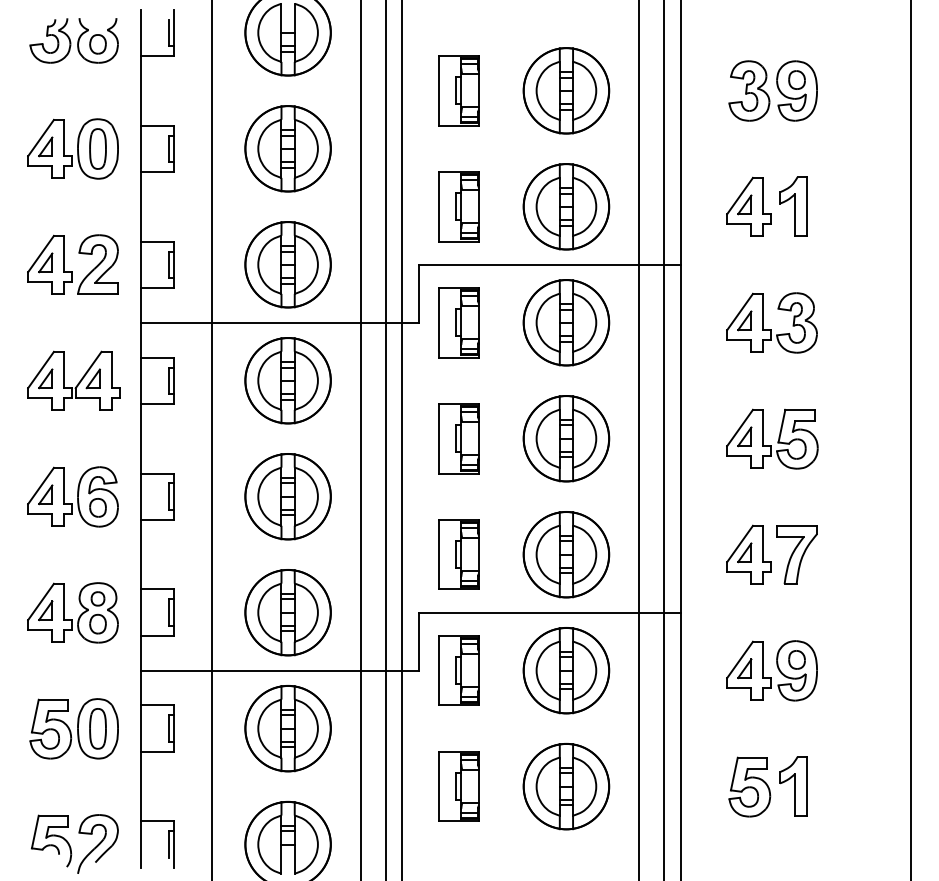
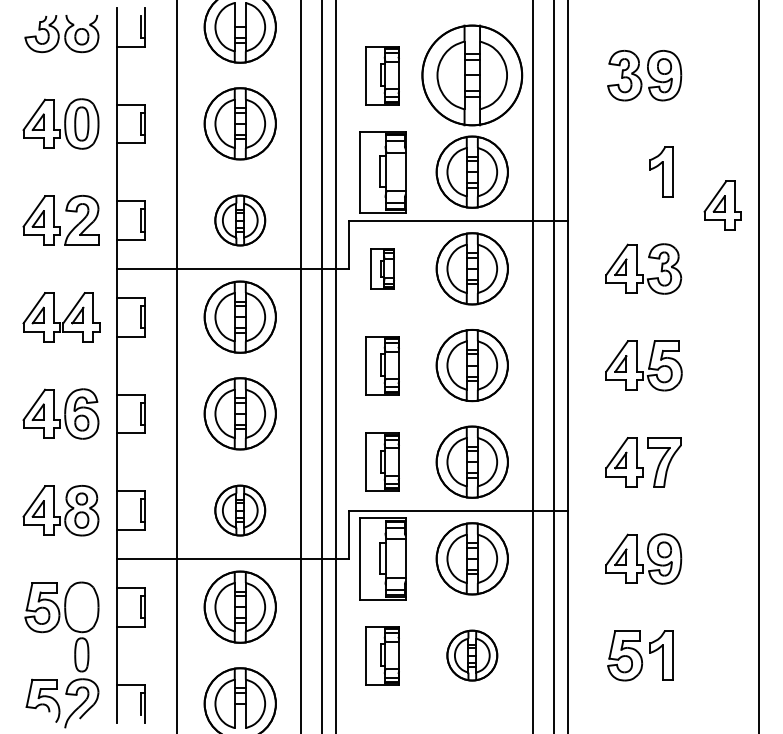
part: (566, 90) -> (472, 75), size x1.4
part: (458, 206) -> (382, 171), size x1.4
part: (748, 206) -> (722, 205), moved
part: (287, 264) -> (239, 220), size x0.7
part: (458, 322) -> (382, 268), size x0.7
part: (287, 612) -> (239, 510), size x0.7
part: (458, 670) -> (382, 558), size x1.4
part: (97, 728) -> (81, 654), moved
part: (566, 786) -> (472, 655), size x0.7

